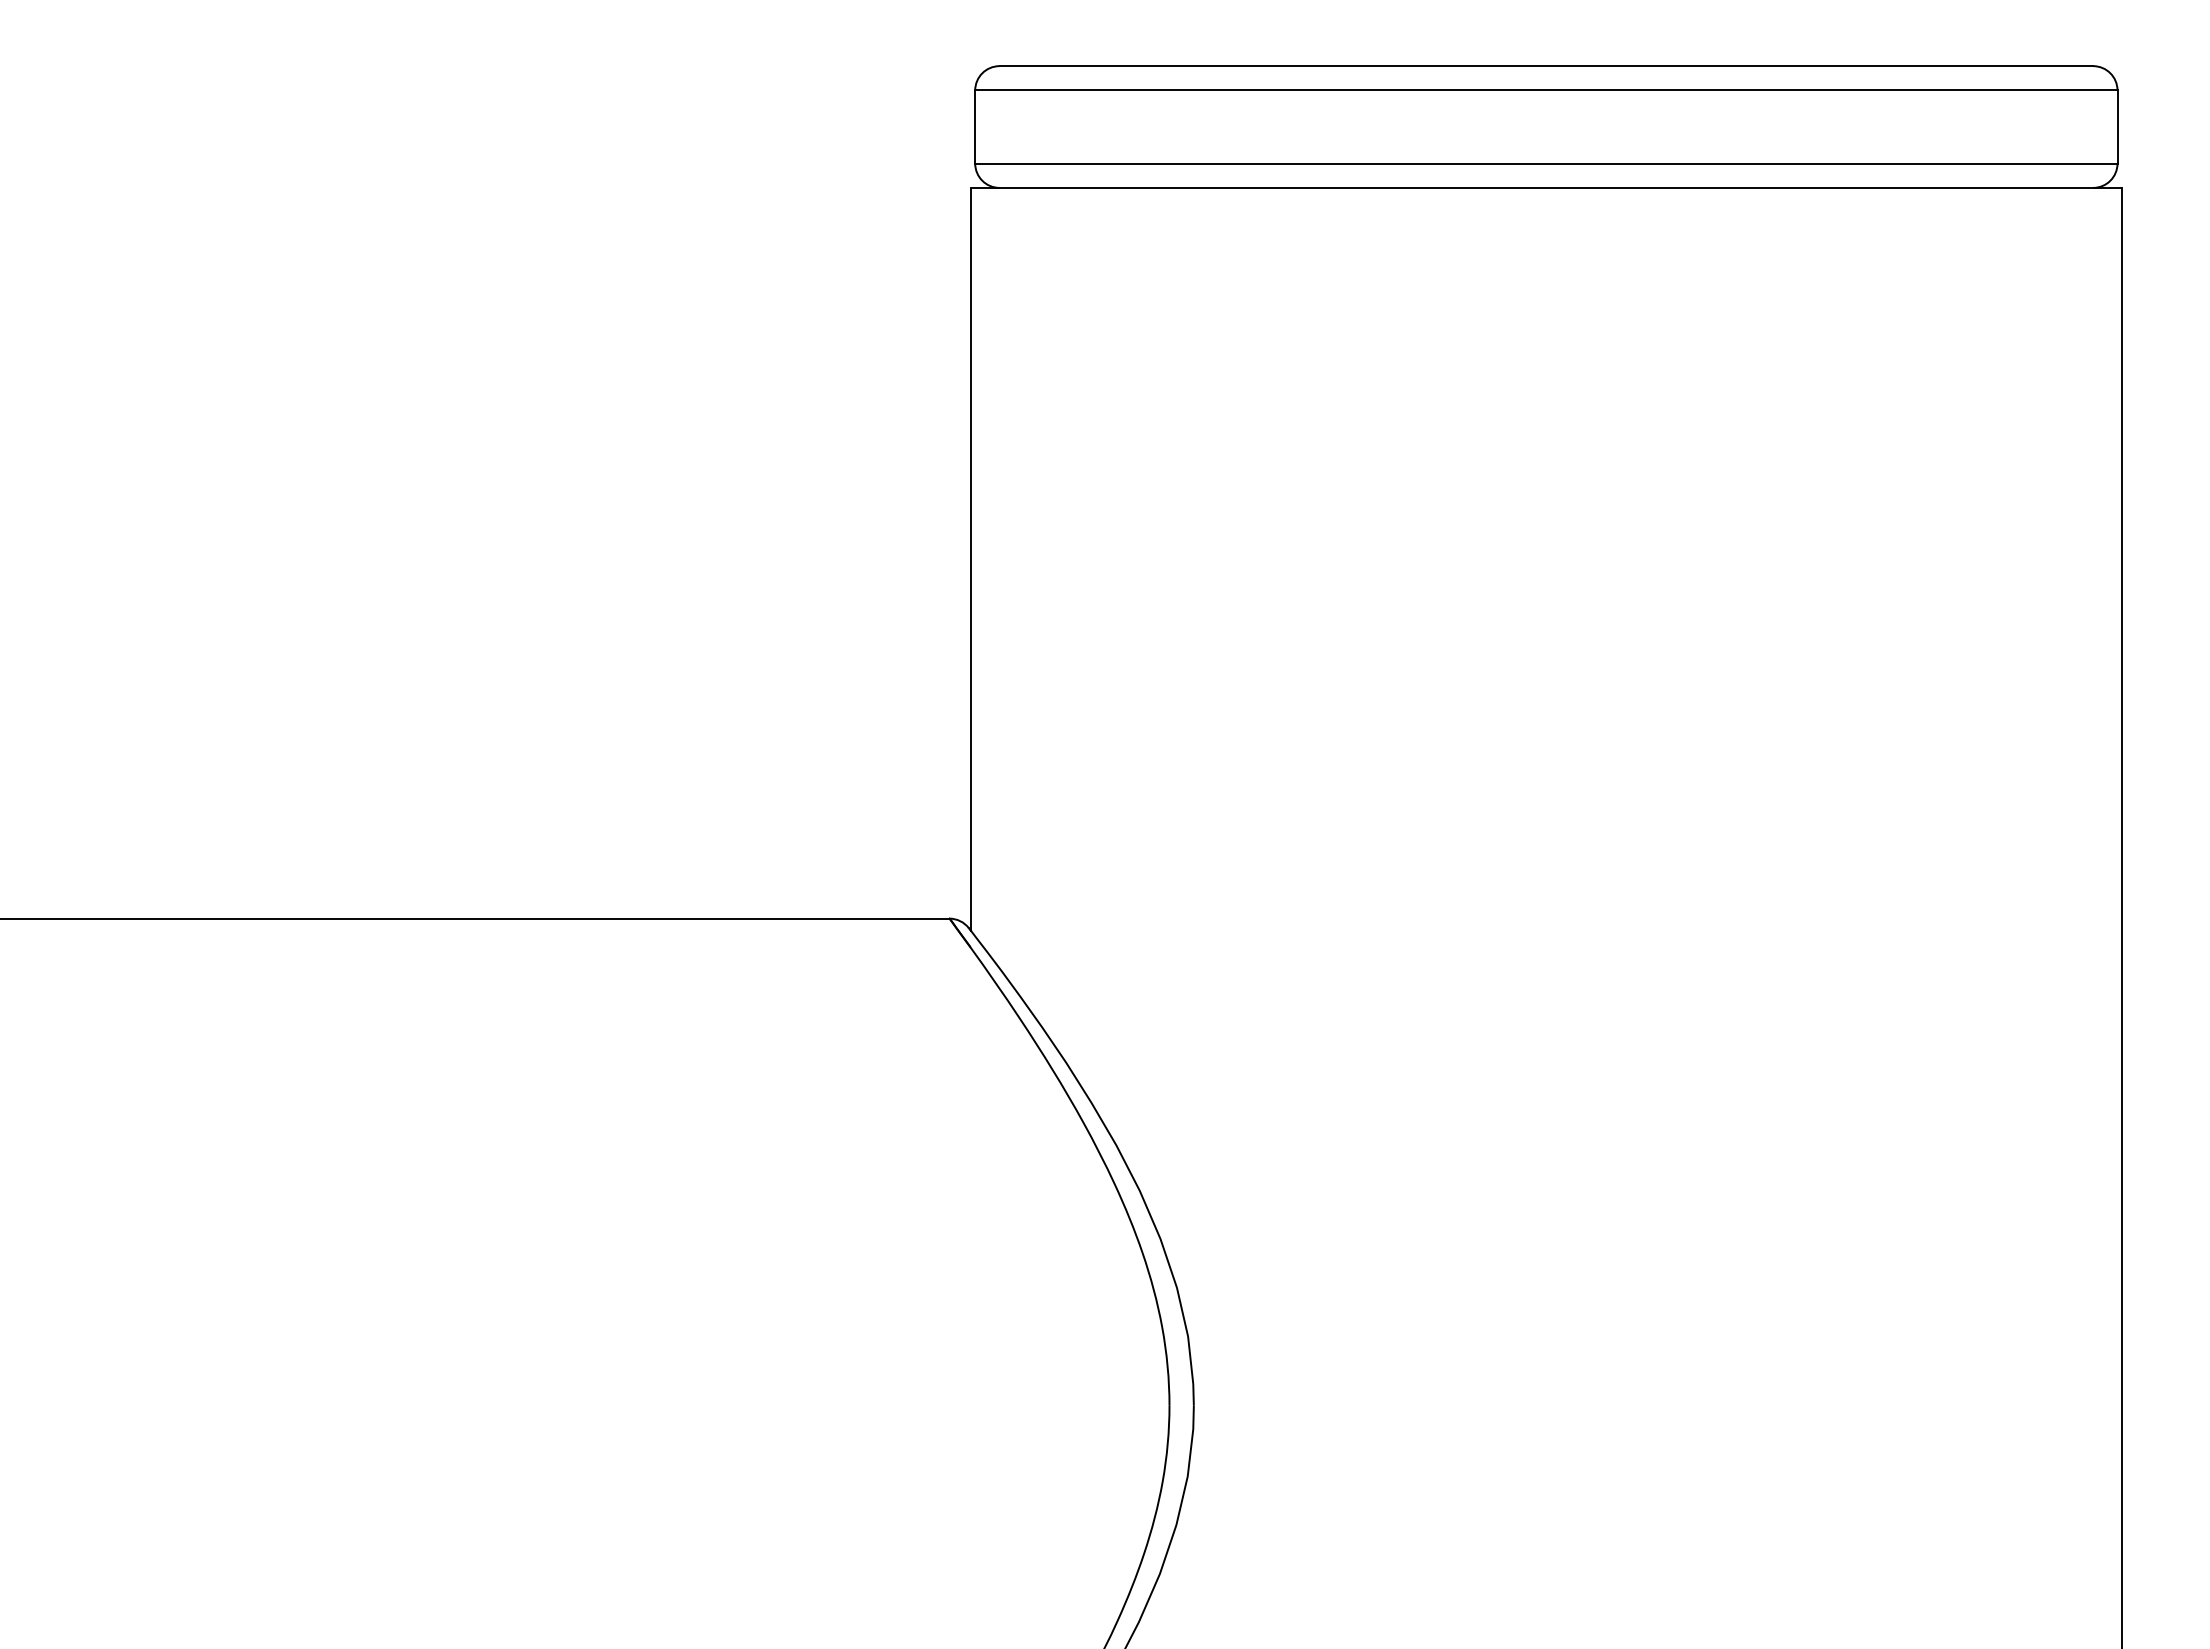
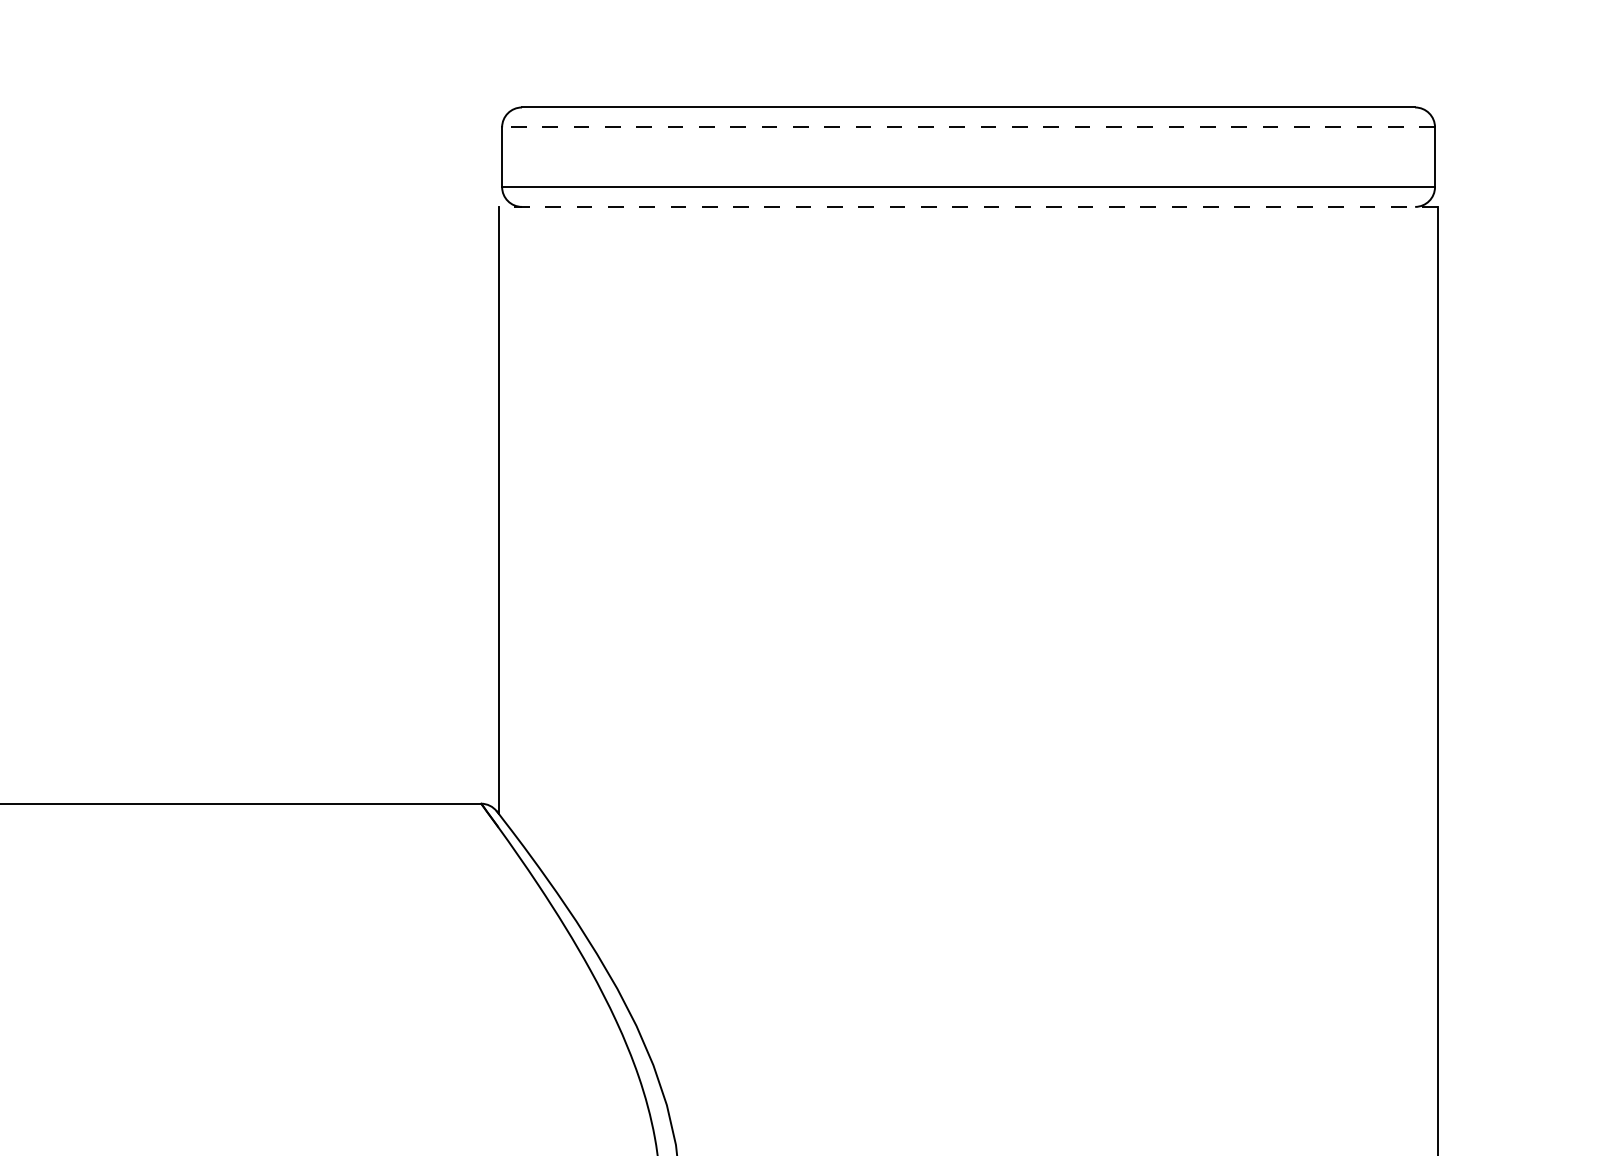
line: (1545, 90) -> (967, 127), solid -> dashed
line: (1546, 187) -> (968, 206), solid -> dashed

